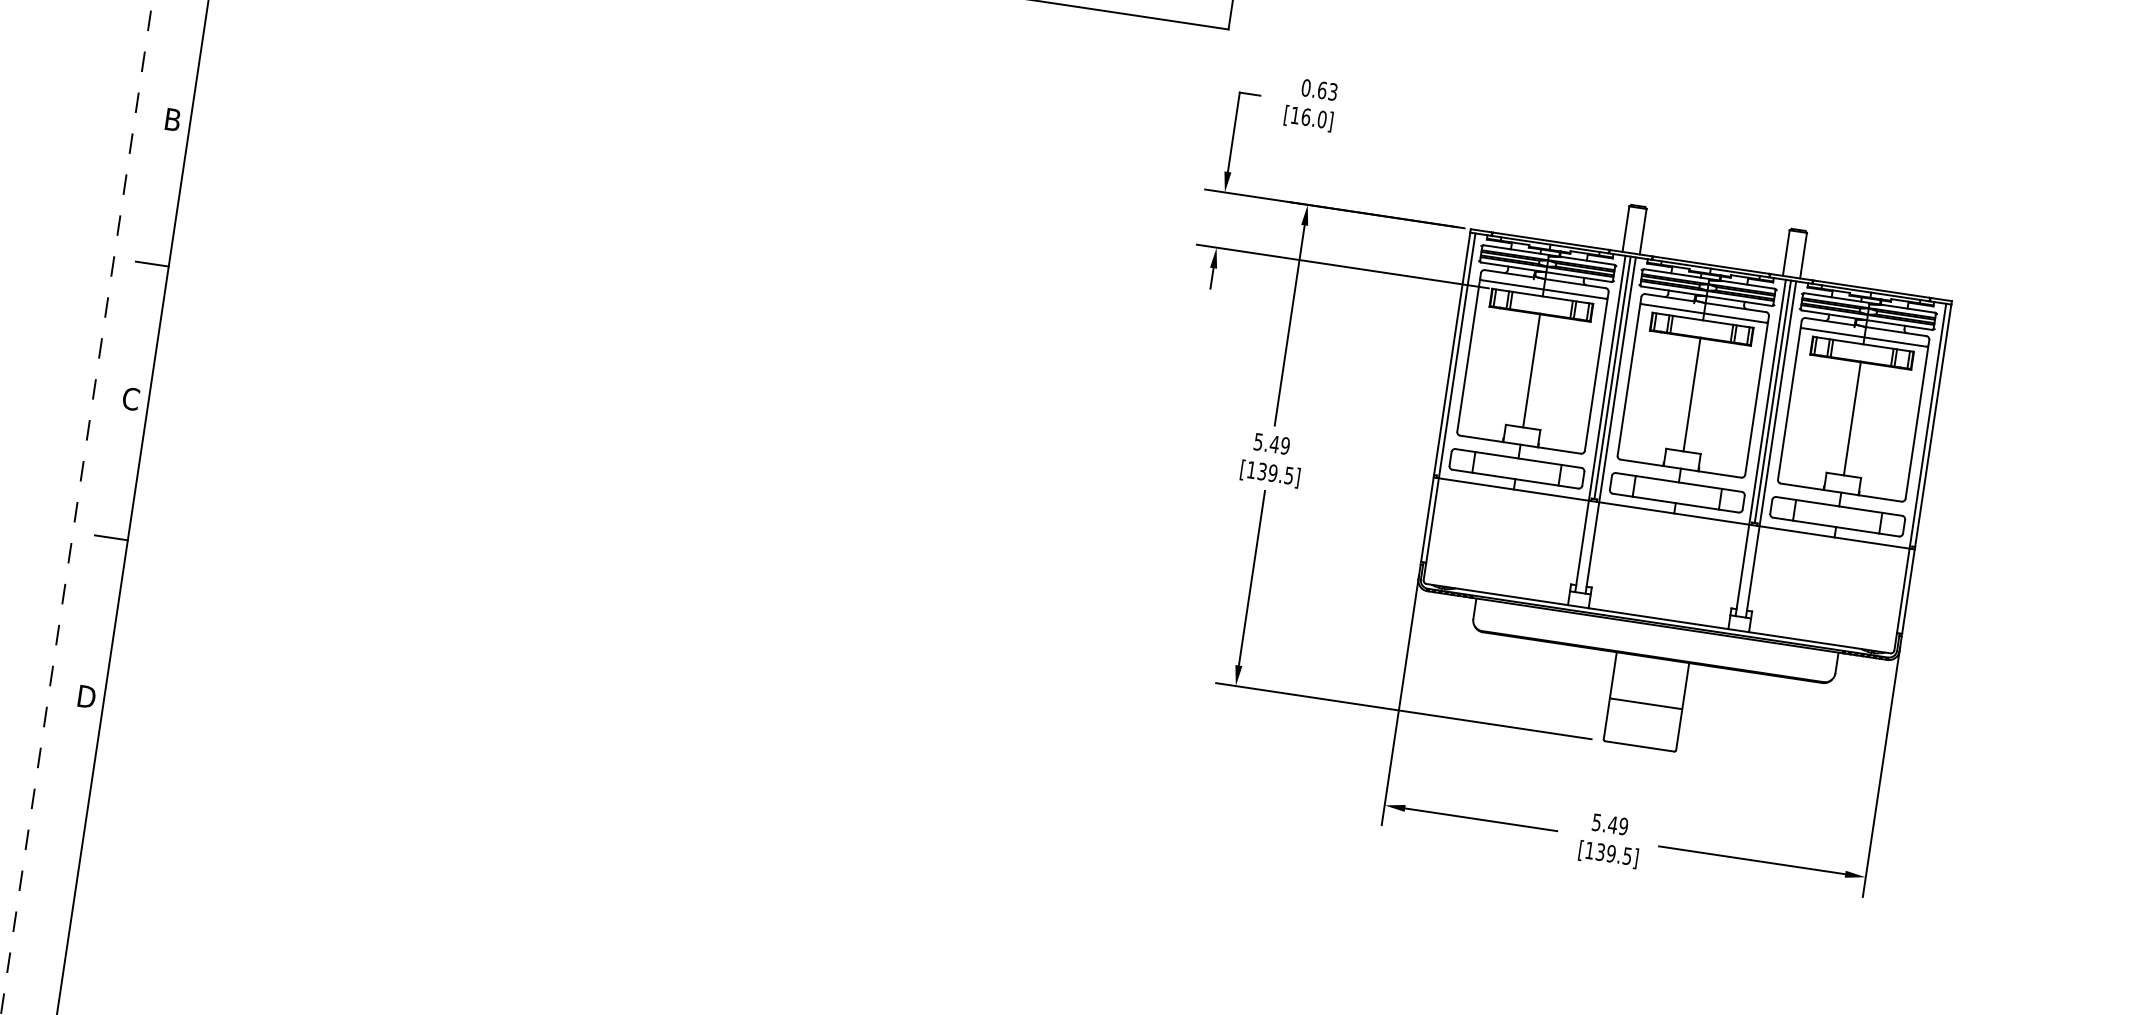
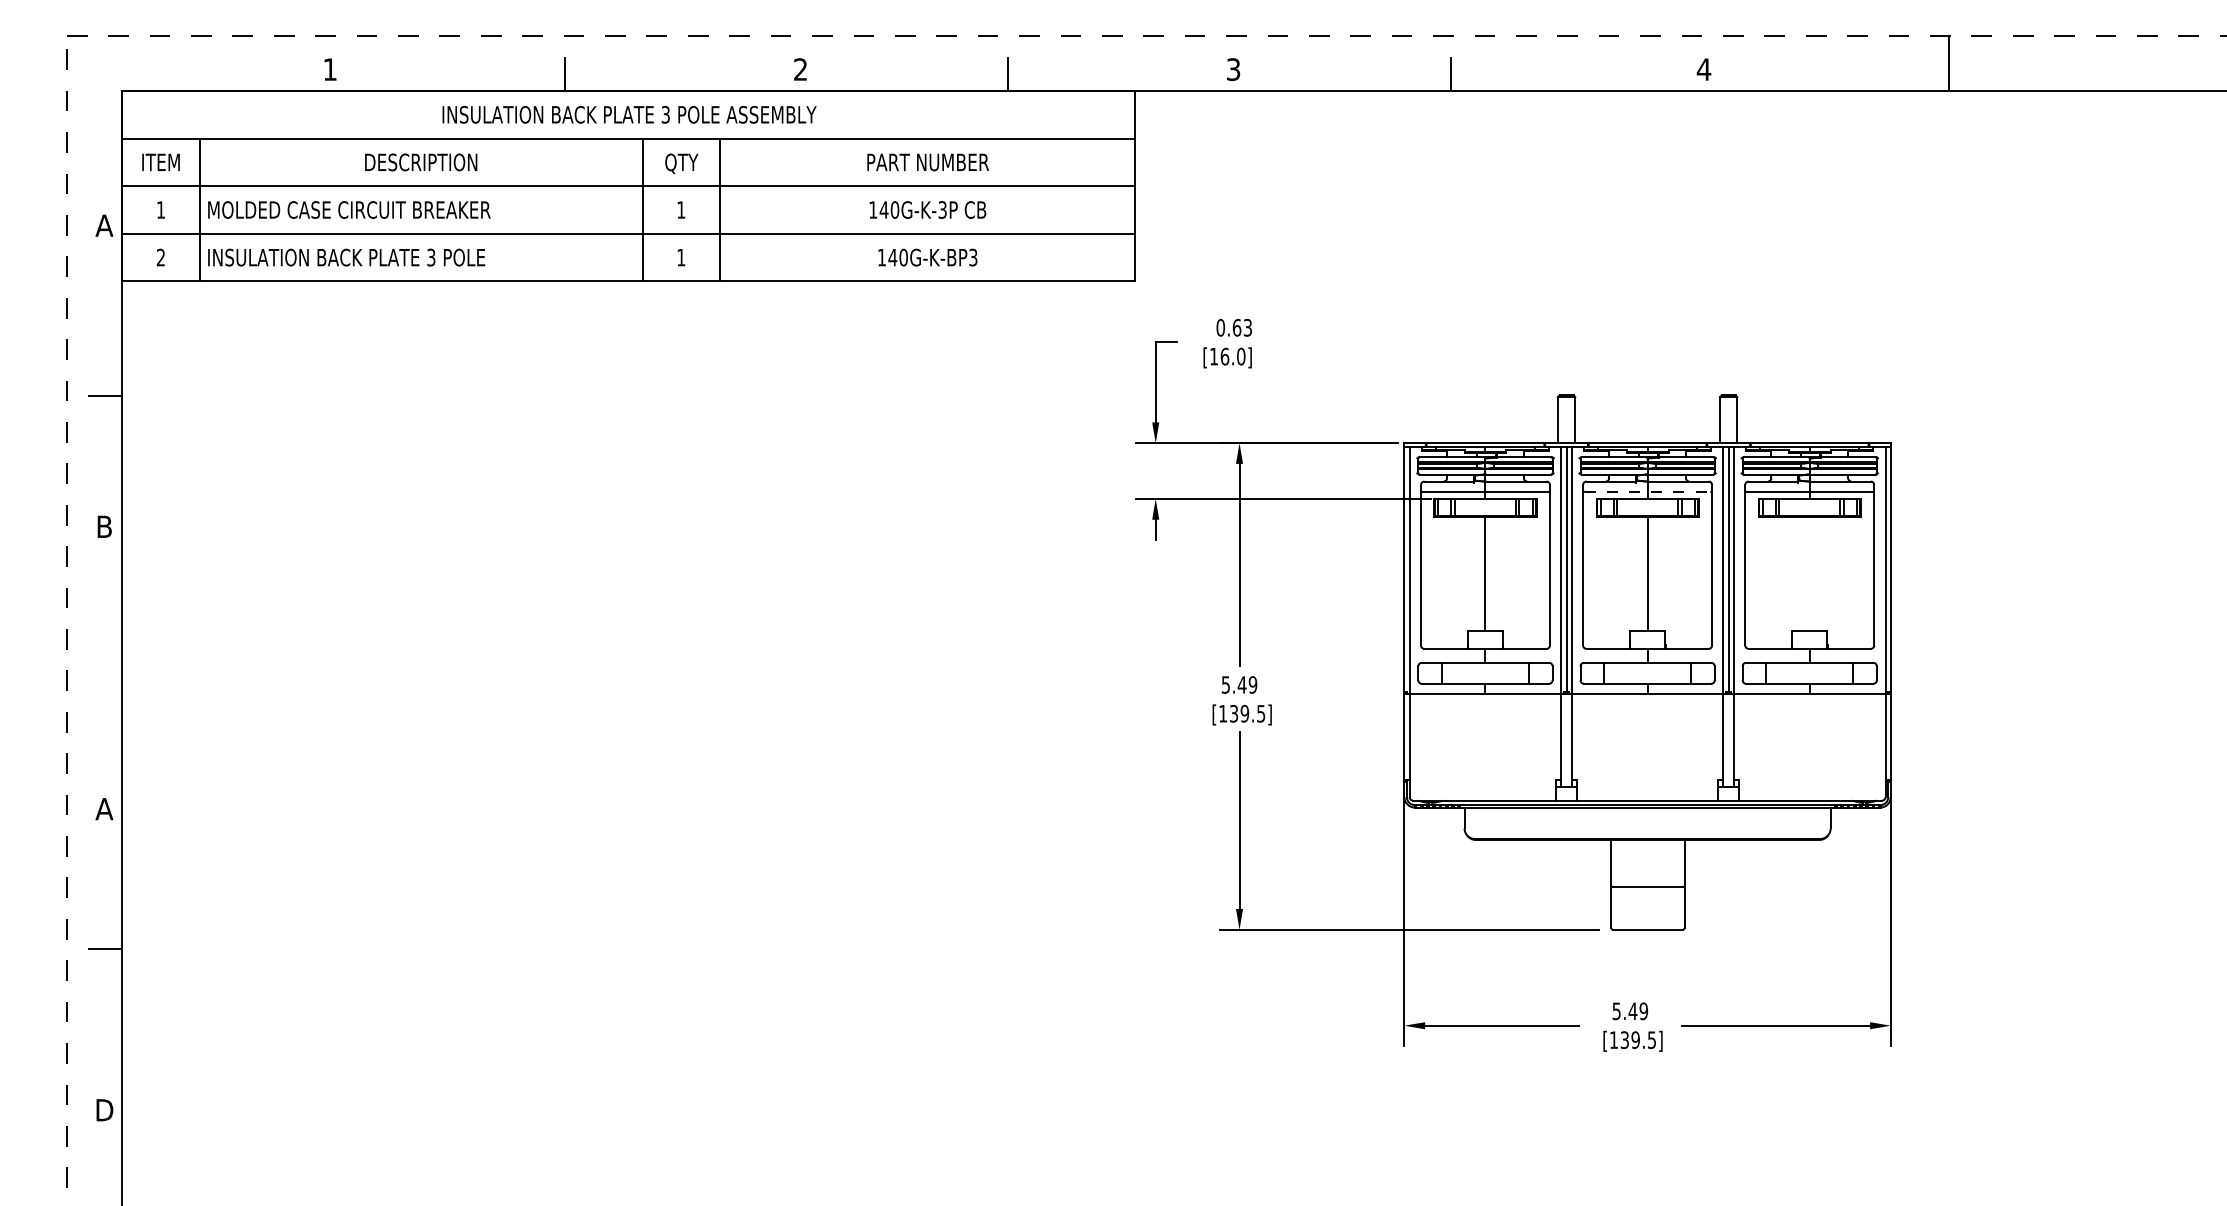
line: (152, 264) -> (105, 672), removed
line: (1703, 313) -> (1647, 492), solid -> dashed
text: (131, 398) -> (104, 808), C -> A
line: (1852, 418) -> (1809, 573), removed

